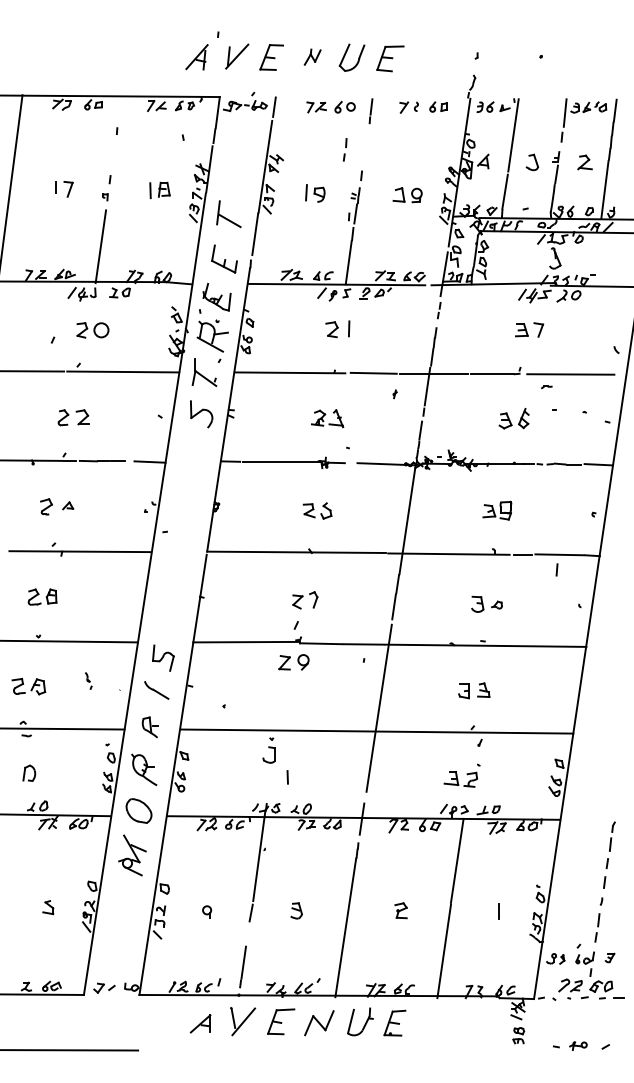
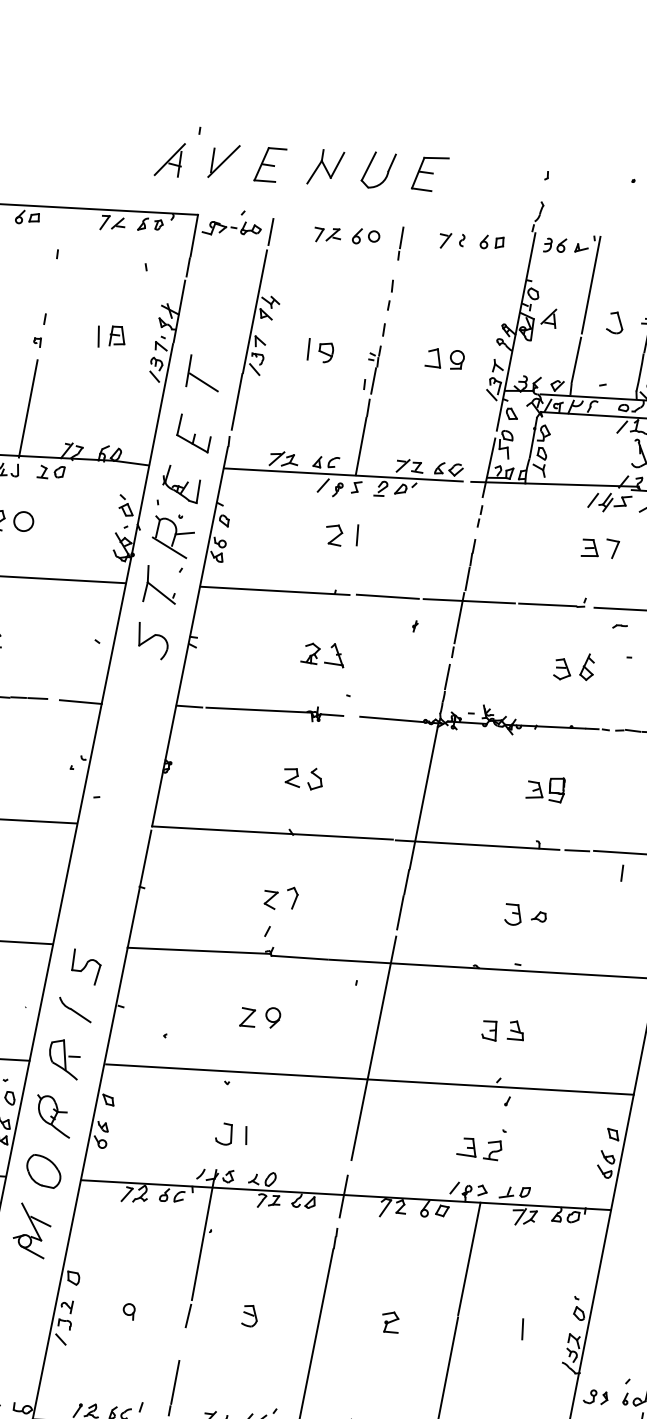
part: (312, 56) -> (325, 166), size x1.67
part: (345, 149) -> (390, 294), moved
part: (293, 662) -> (259, 1017), moved
part: (150, 727) -> (64, 1059), size x1.43
part: (268, 754) -> (223, 1133), moved

